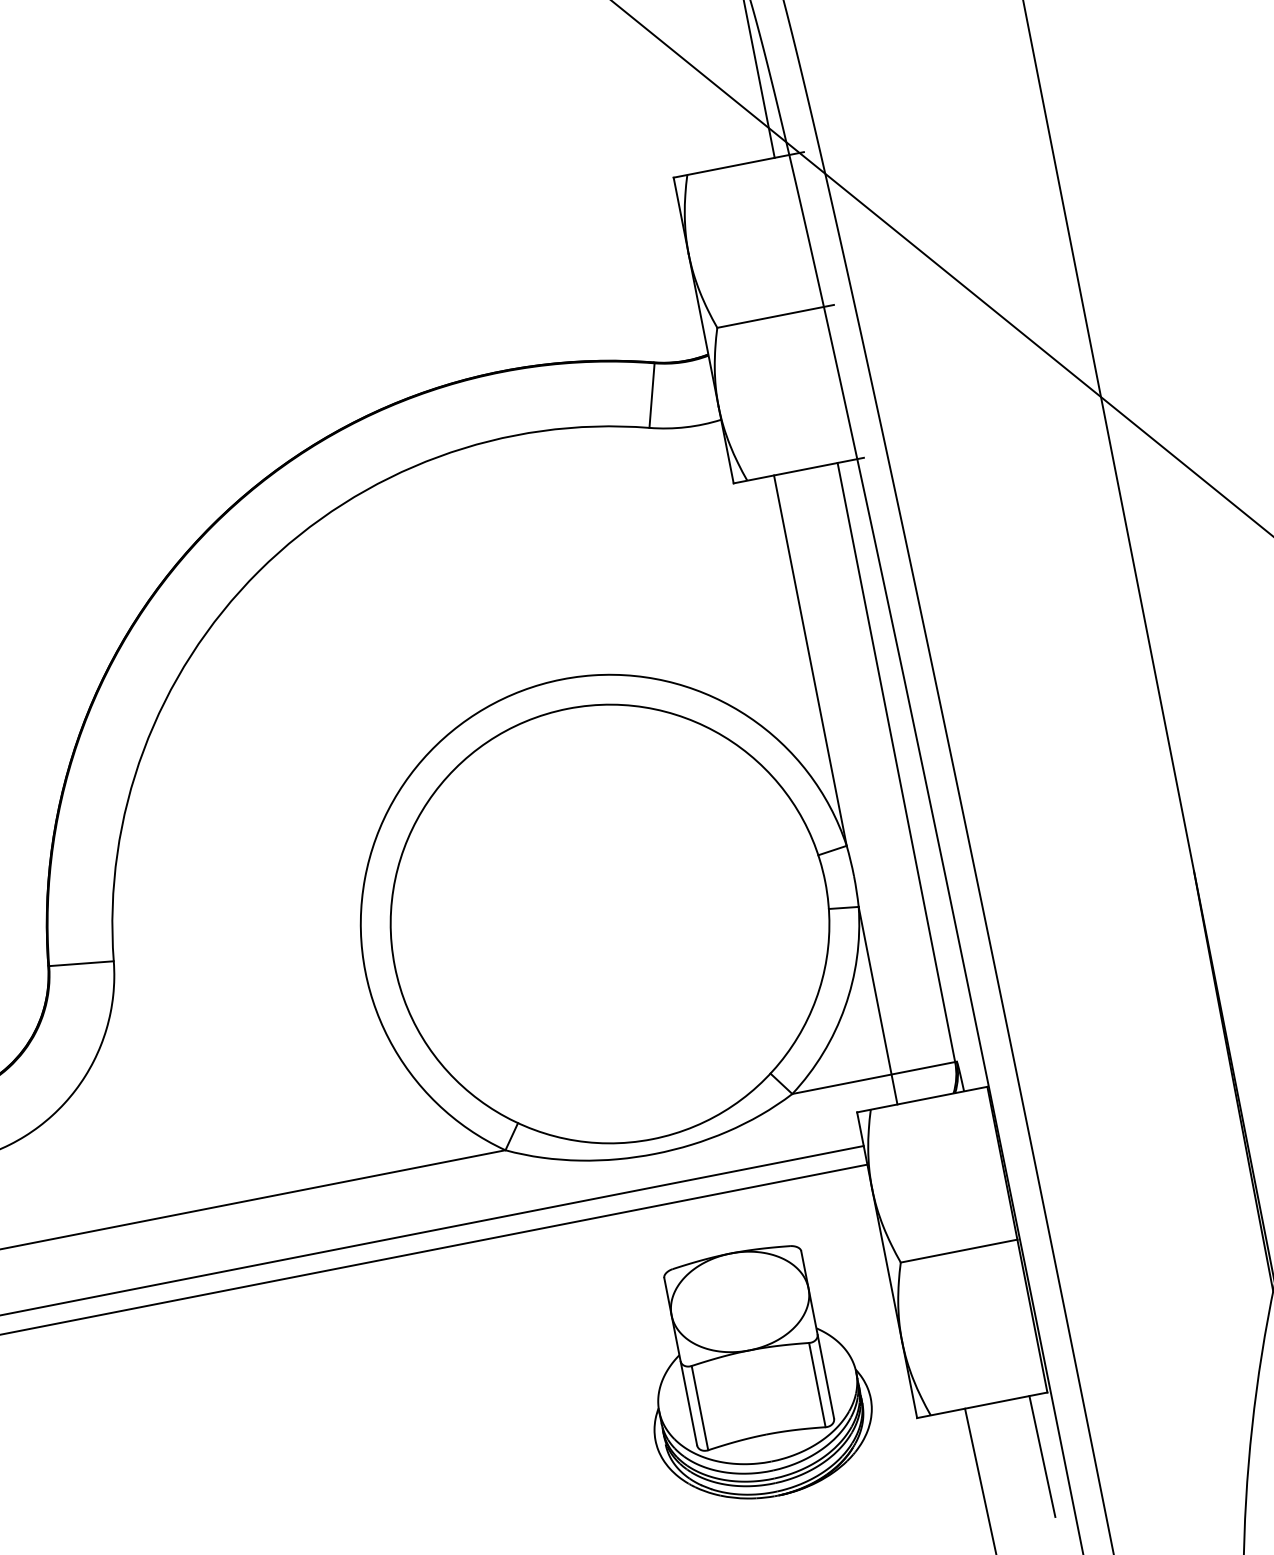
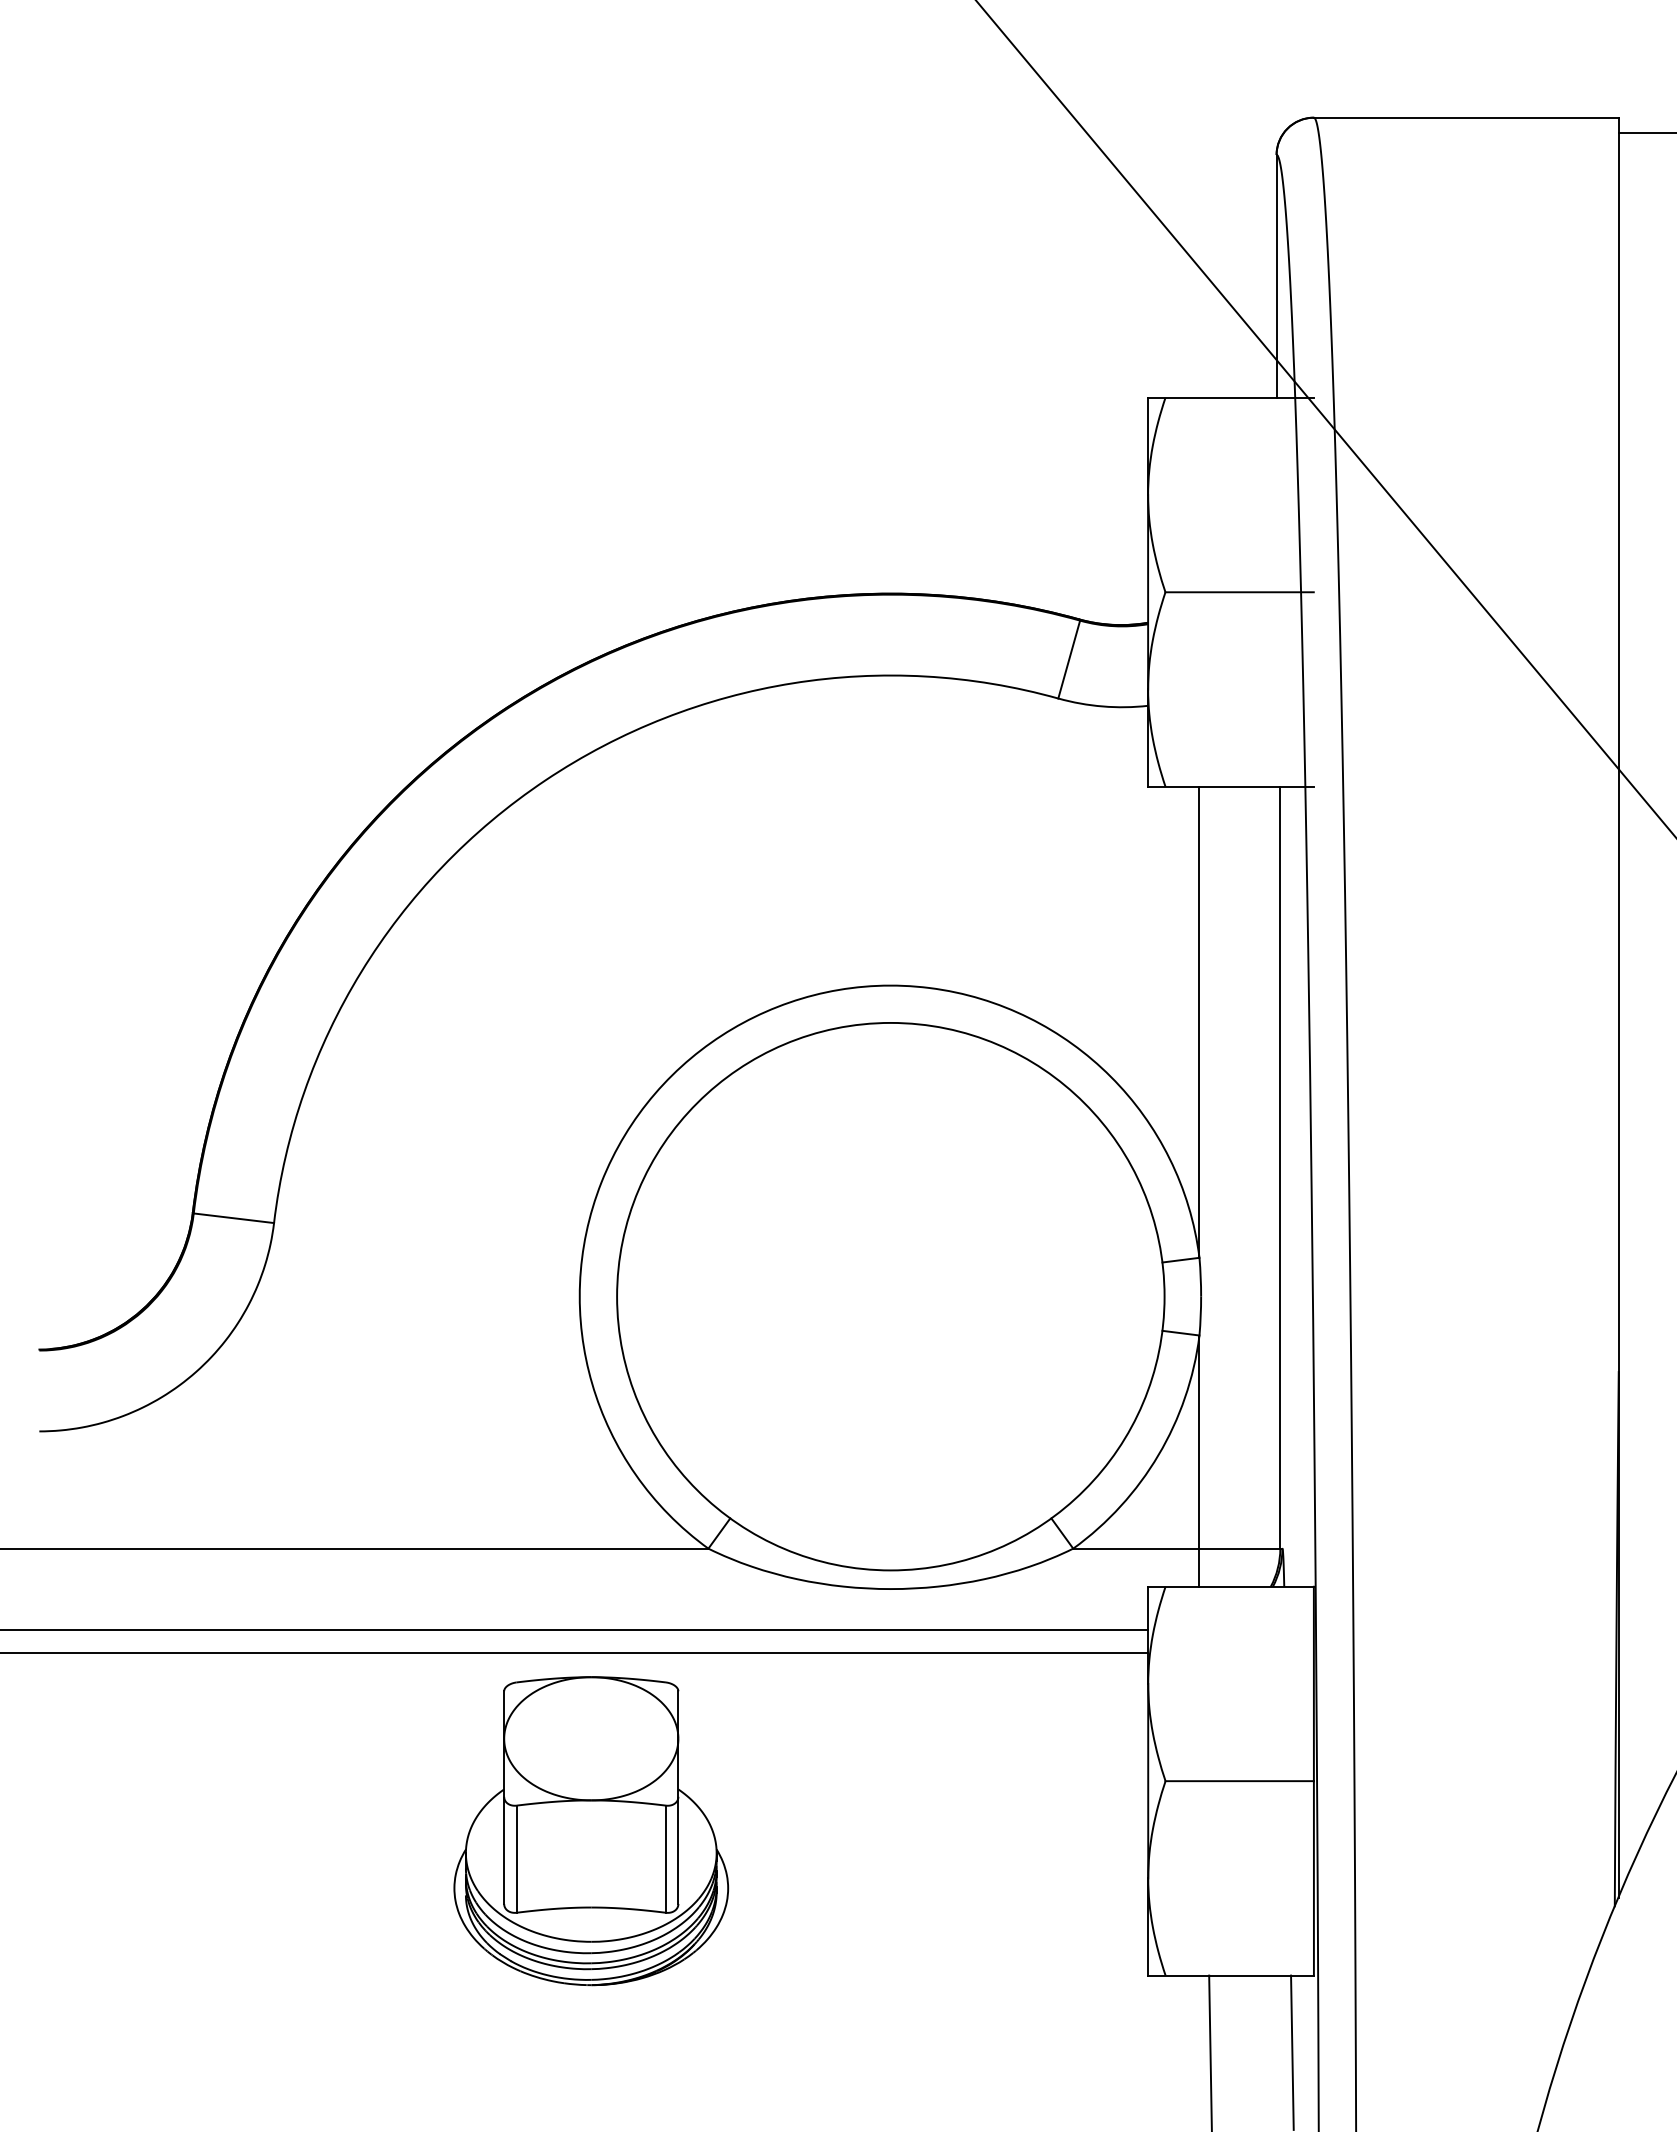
part: (754, 1374) -> (591, 1831), moved

